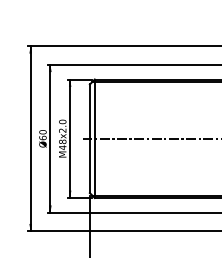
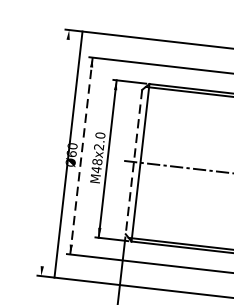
line: (30, 138) -> (68, 154), moved
line: (50, 138) -> (81, 155), solid -> dashed
line: (89, 139) -> (133, 162), solid -> dashed

